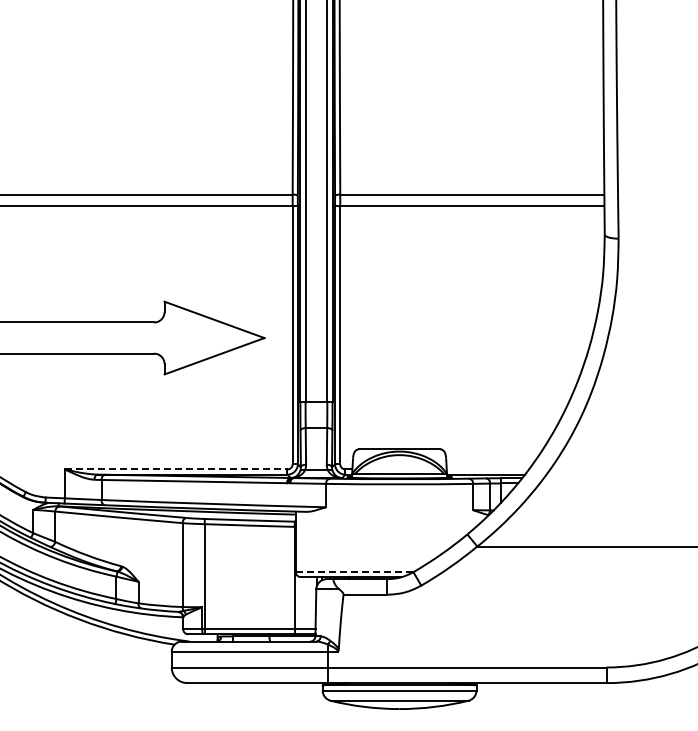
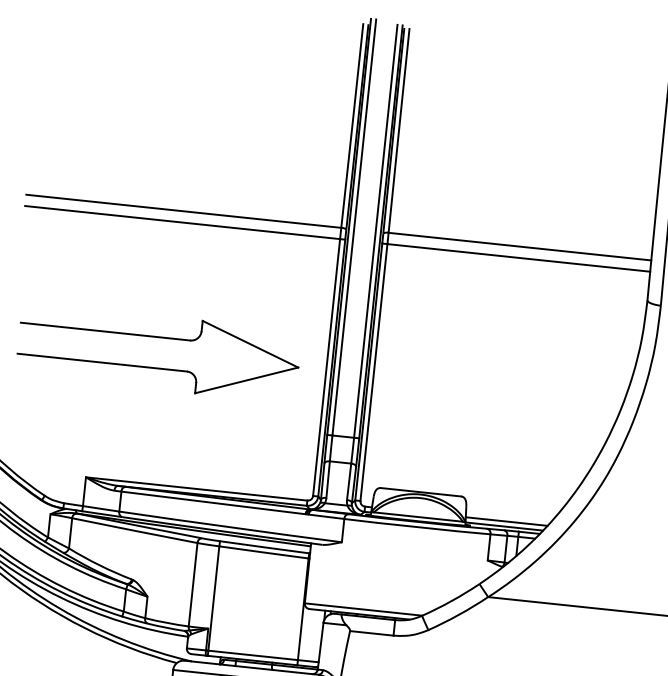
line: (176, 469) -> (197, 489), dashed -> solid
line: (487, 469) -> (506, 521), added
line: (355, 571) -> (364, 609), dashed -> solid

